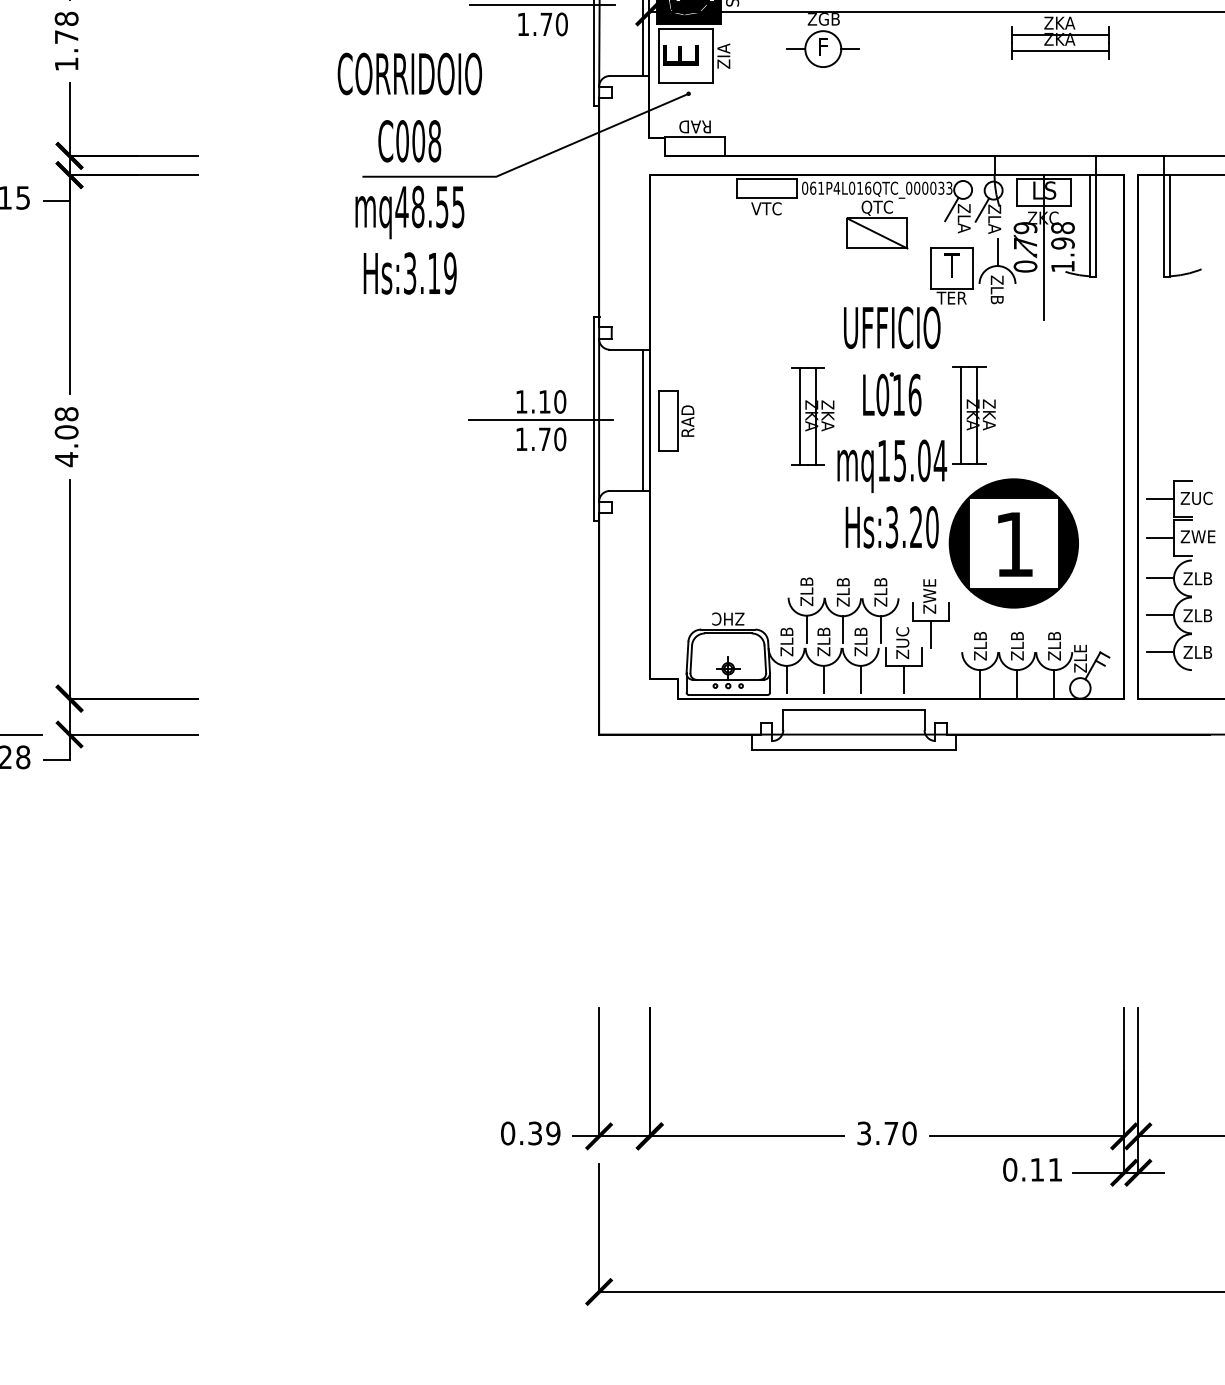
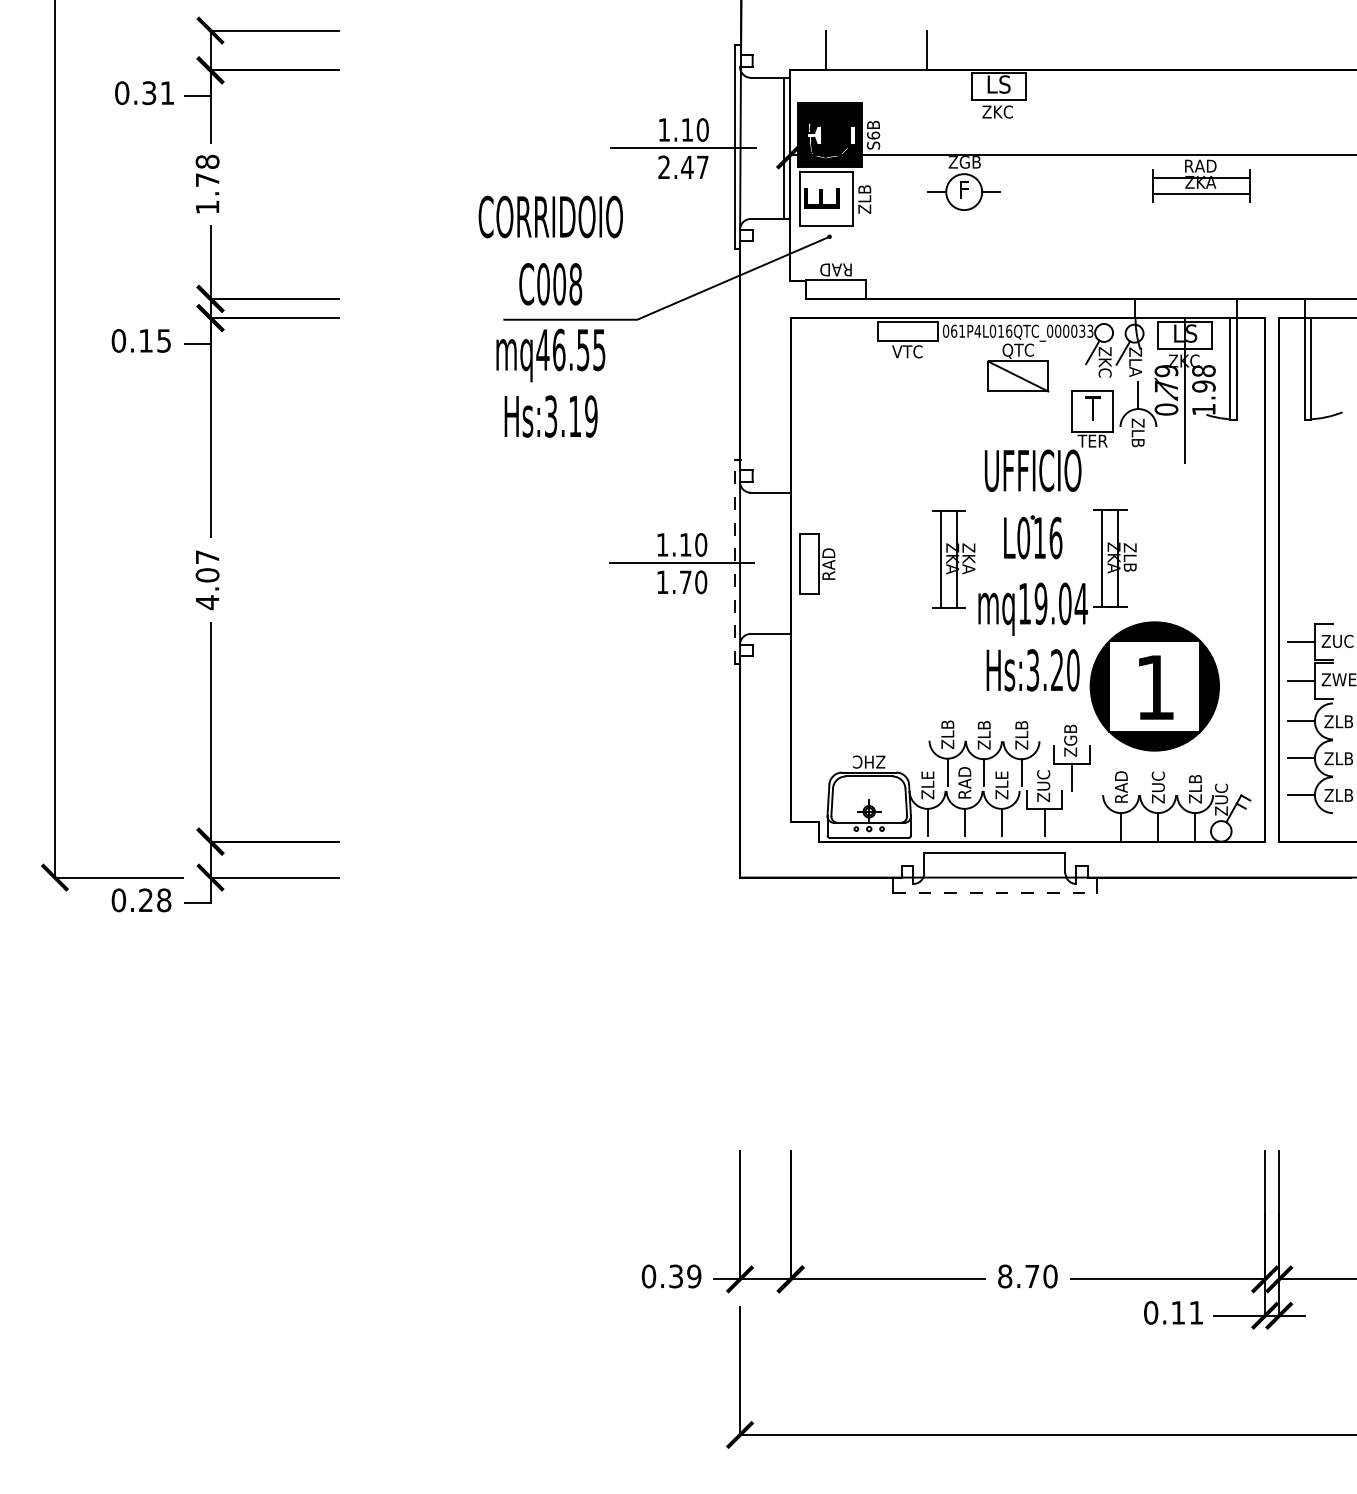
text: (1059, 22) -> (1200, 165), ZKA -> RAD
text: (542, 24) -> (683, 167), 1.70 -> 2.47
text: (723, 56) -> (864, 199), ZIA -> ZLB
text: (417, 206) -> (558, 349), mq48.55 -> mq46.55
text: (963, 225) -> (1104, 368), ZLA -> ZKC
text: (66, 414) -> (207, 557), 4.08 -> 4.07
text: (988, 414) -> (1129, 557), ZKA -> ZLB
line: (593, 418) -> (734, 561), solid -> dashed
line: (643, 419) -> (784, 562), removed
text: (899, 460) -> (1040, 603), mq15.04 -> mq19.04
text: (929, 591) -> (1070, 734), ZWE -> ZGB
text: (786, 628) -> (927, 771), ZLB -> ZLE
text: (860, 628) -> (1001, 771), ZLB -> ZLE
text: (1016, 638) -> (1157, 781), ZLB -> ZUC
text: (823, 640) -> (964, 783), ZLB -> RAD
text: (980, 644) -> (1121, 787), ZLB -> RAD
text: (1080, 650) -> (1221, 793), ZLE -> ZUC
line: (854, 749) -> (995, 892), solid -> dashed
text: (864, 1133) -> (1005, 1276), 3.70 -> 8.70

